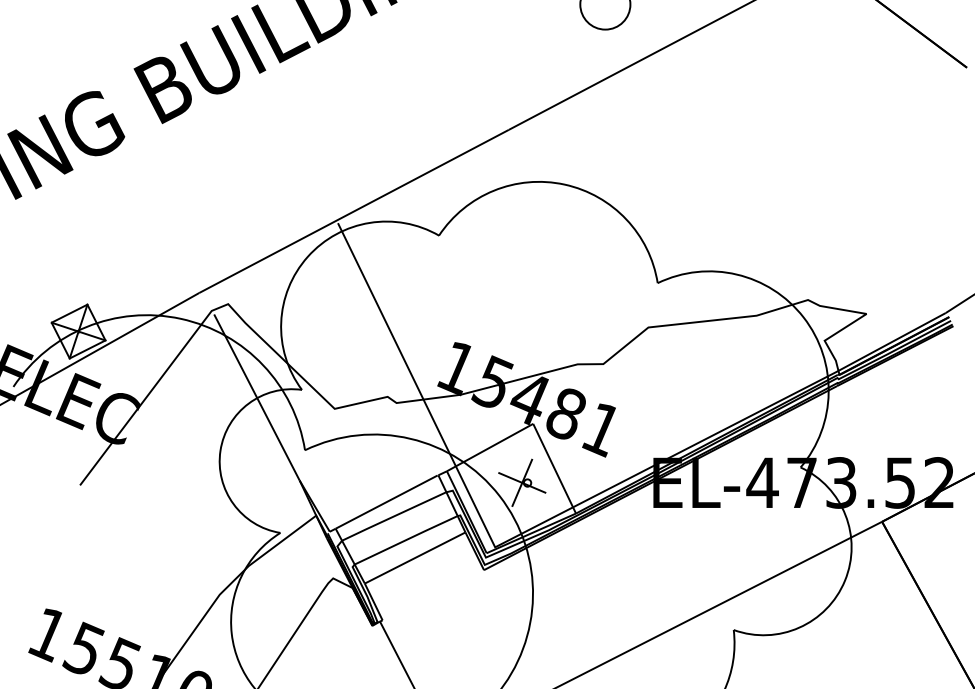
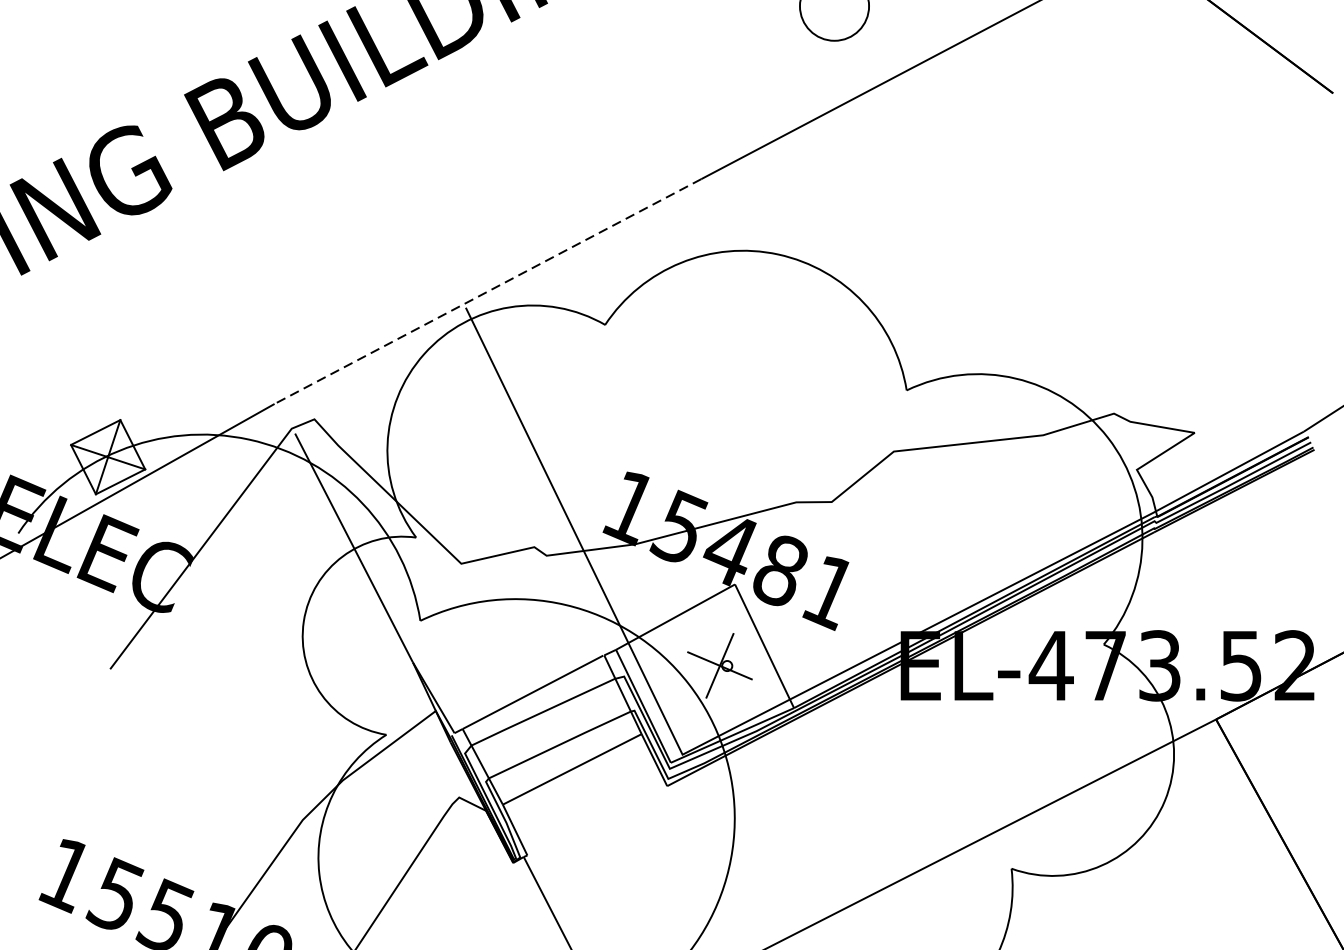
line: (354, 211) -> (488, 291), solid -> dashed

